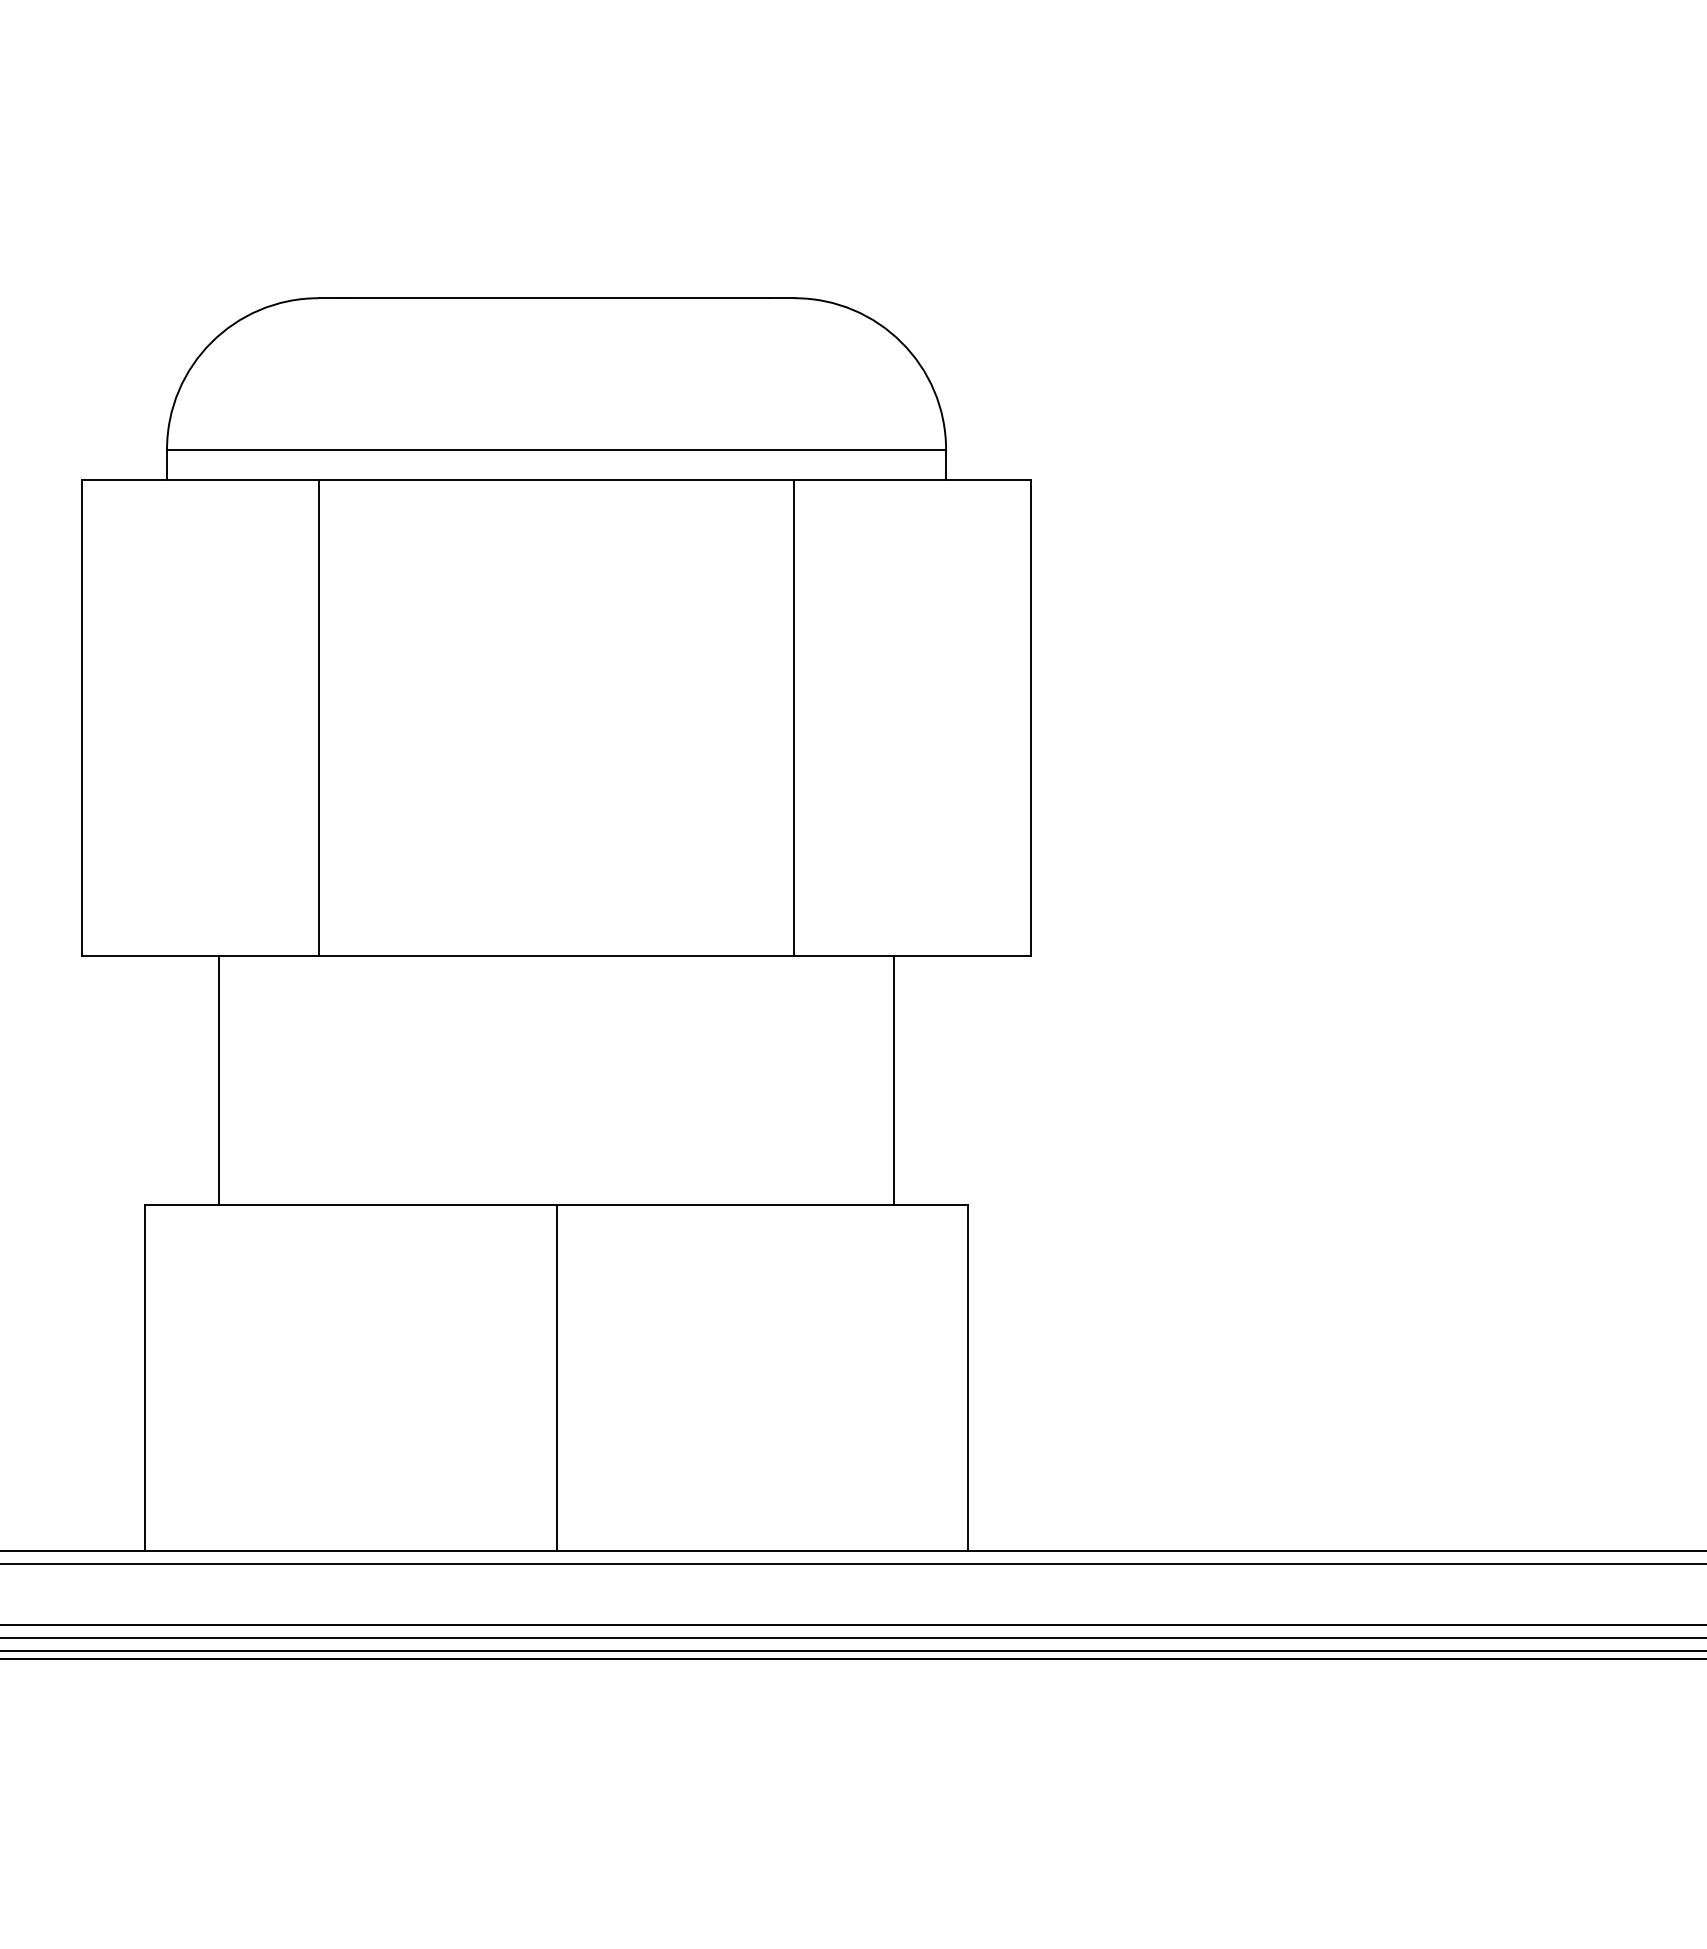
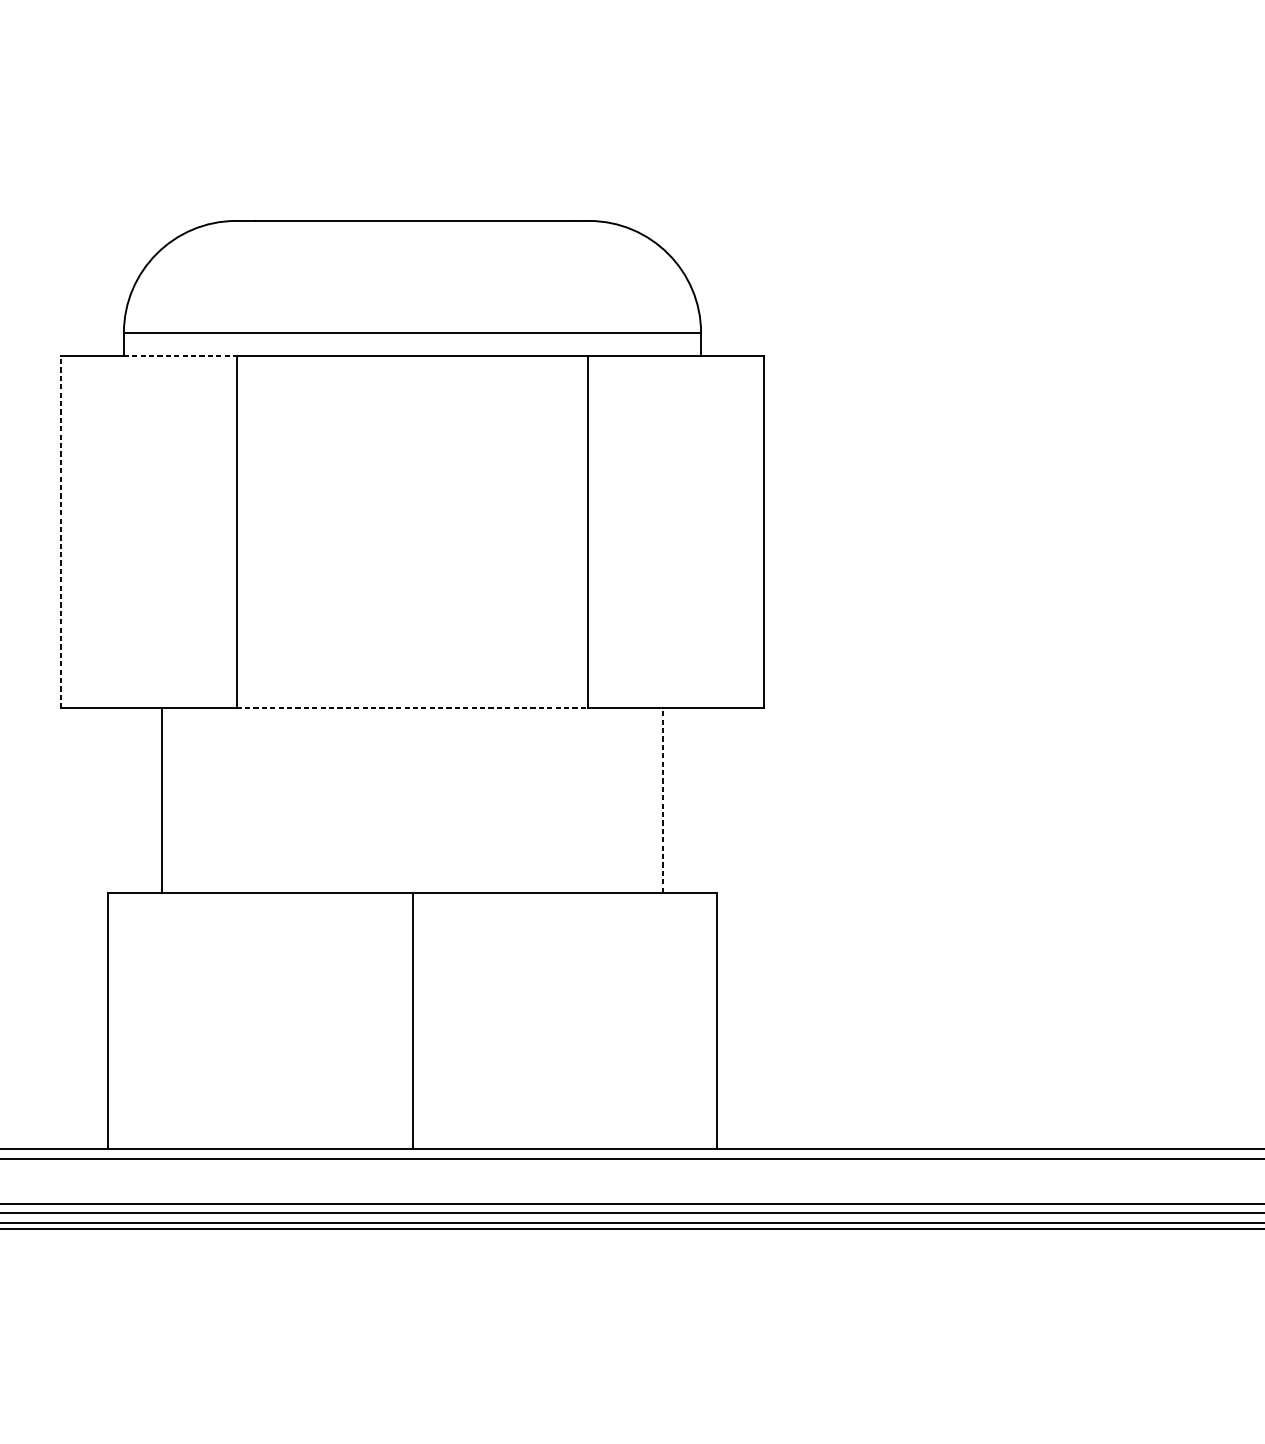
line: (243, 480) -> (180, 355), solid -> dashed
line: (81, 717) -> (60, 531), solid -> dashed
line: (557, 956) -> (413, 708), solid -> dashed
line: (894, 1080) -> (662, 800), solid -> dashed

